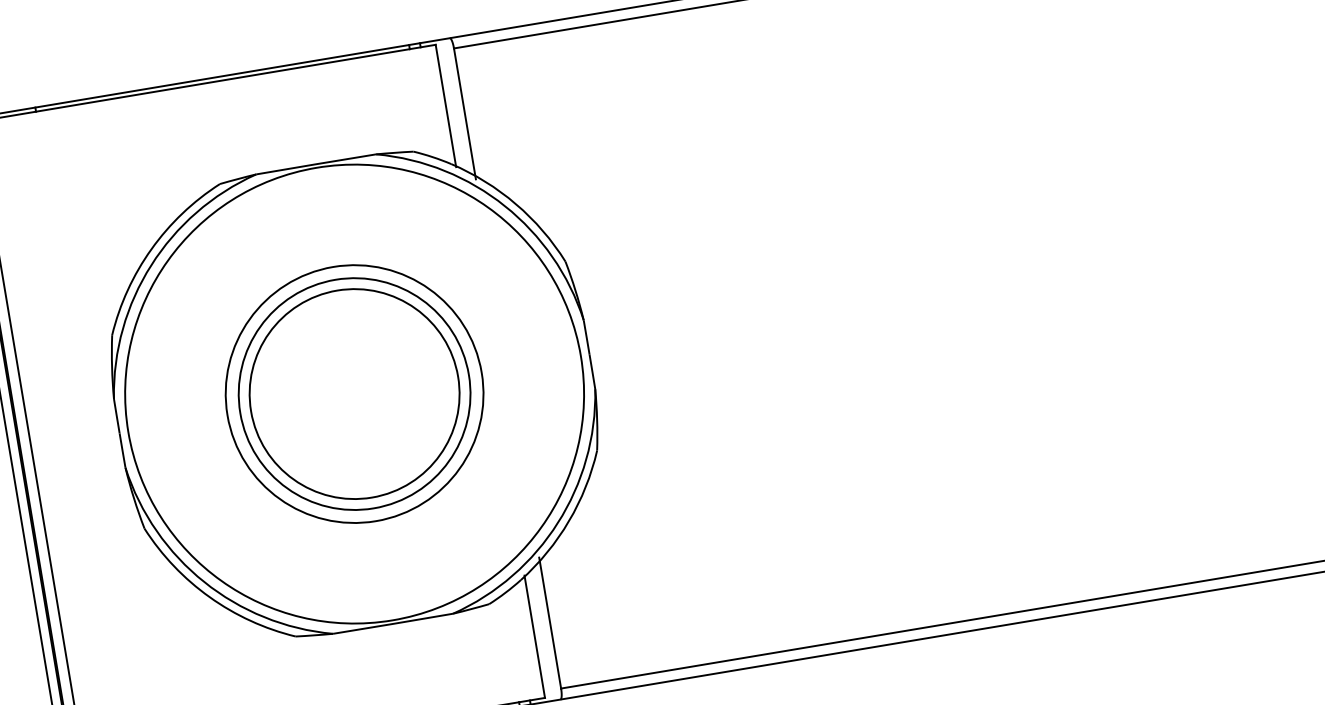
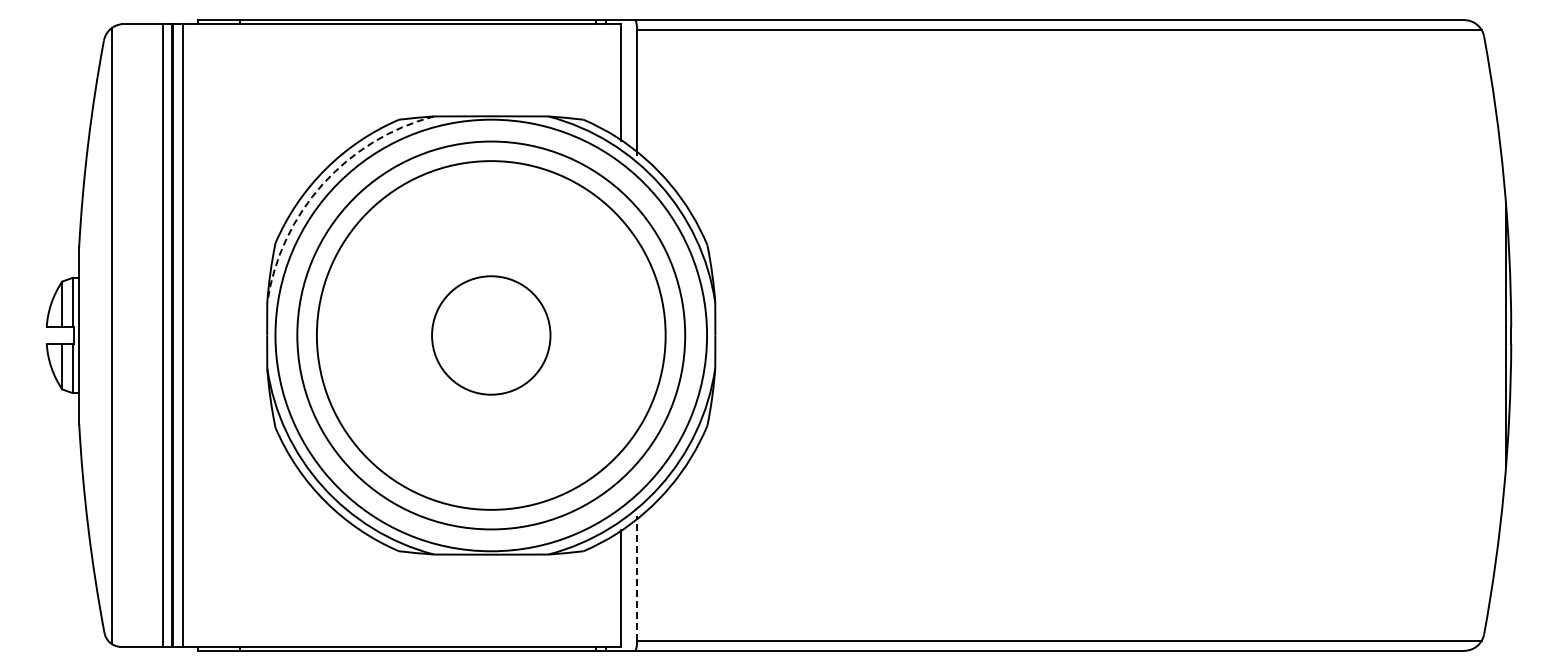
arc: (151, 265) -> (322, 184), solid -> dashed
circle: (353, 394) -> (490, 335), size x0.6
circle: (354, 394) -> (491, 335), size x1.6
circle: (354, 394) -> (491, 335), size x1.6
line: (550, 622) -> (637, 577), solid -> dashed

